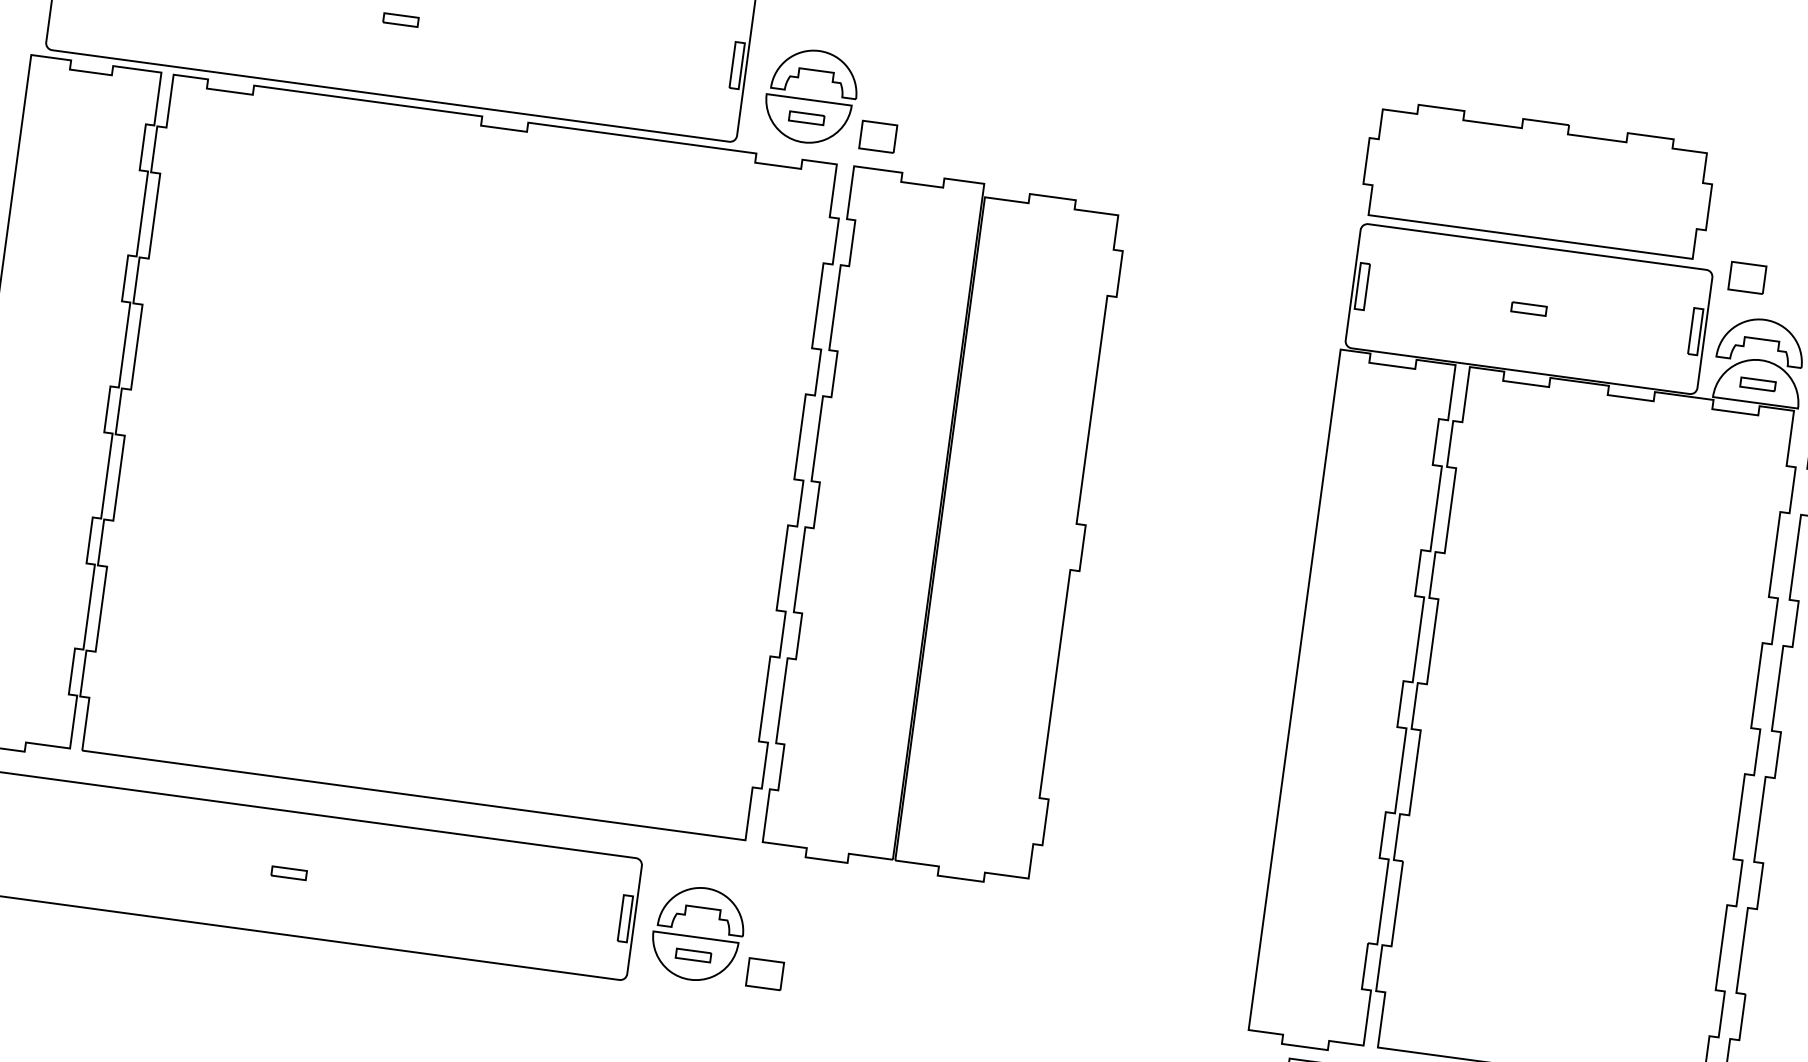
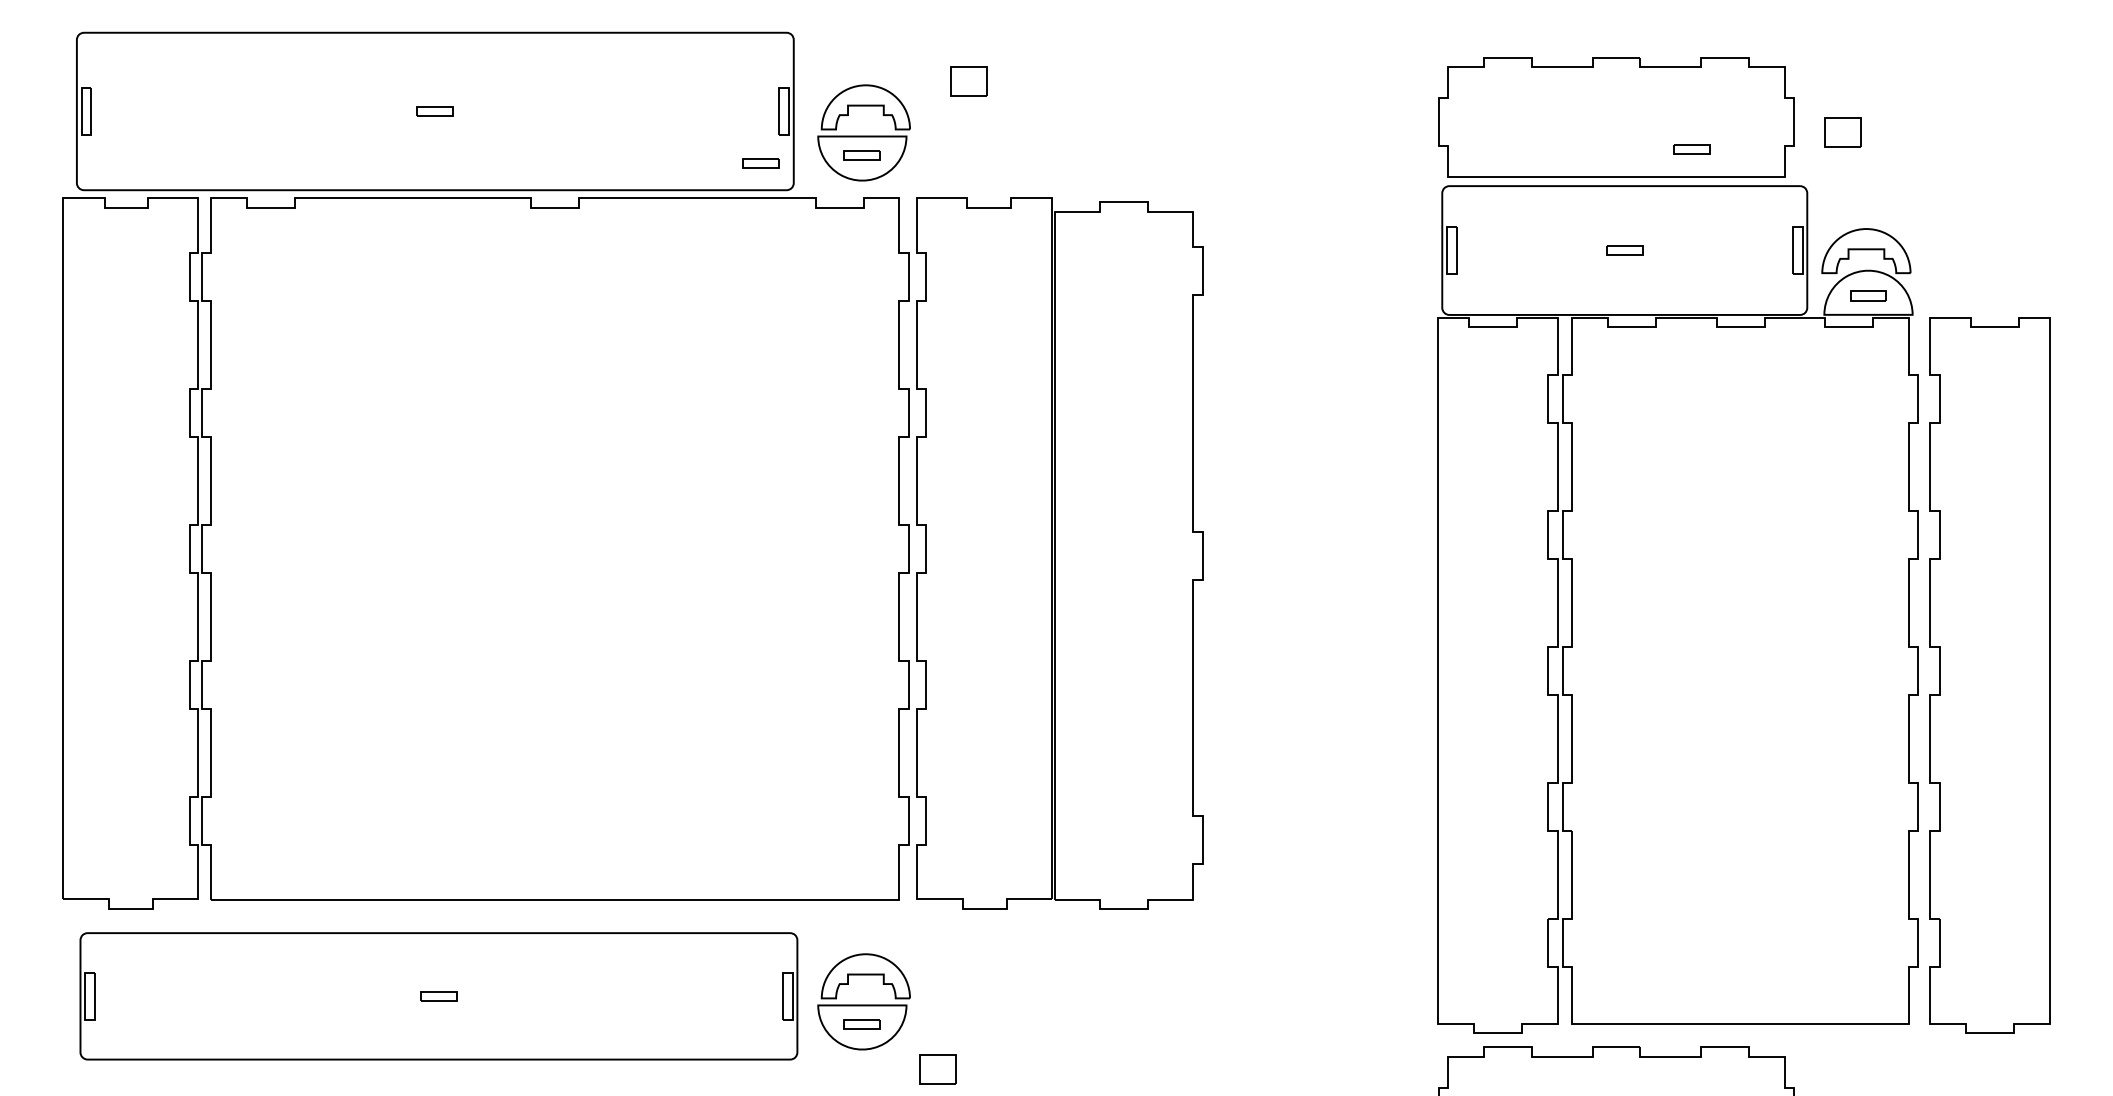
part: (707, 112) -> (760, 163), added
part: (877, 136) -> (968, 81), moved
part: (1606, 220) -> (1691, 149), added
part: (1746, 277) -> (1842, 132), moved
part: (764, 974) -> (937, 1069), moved

